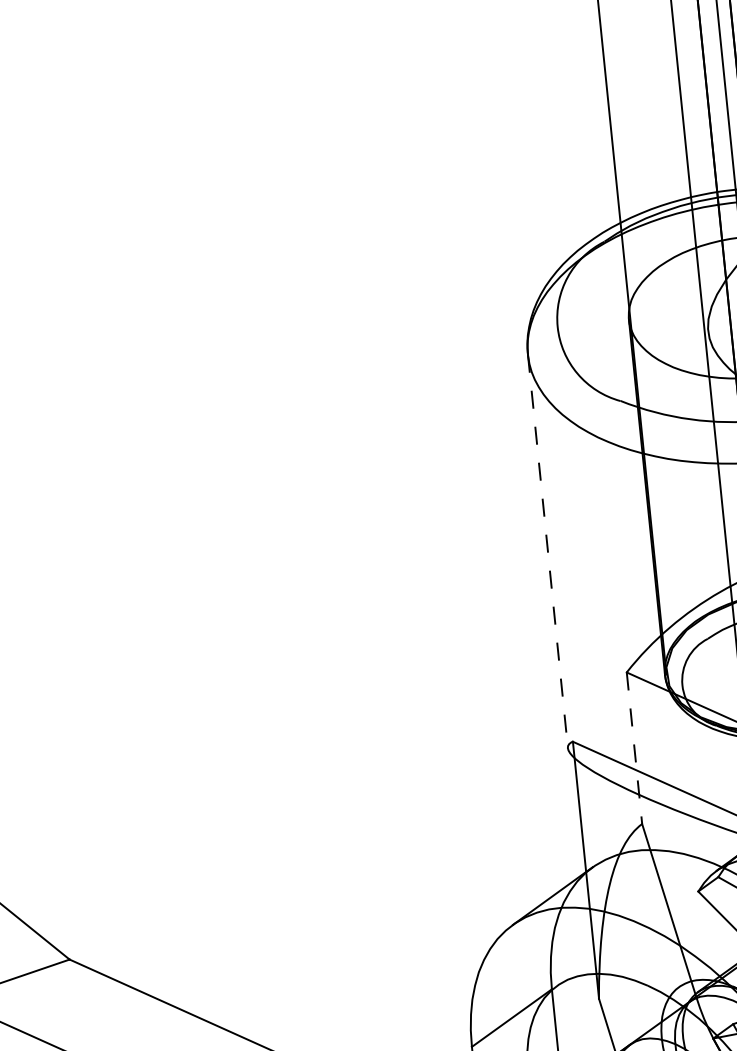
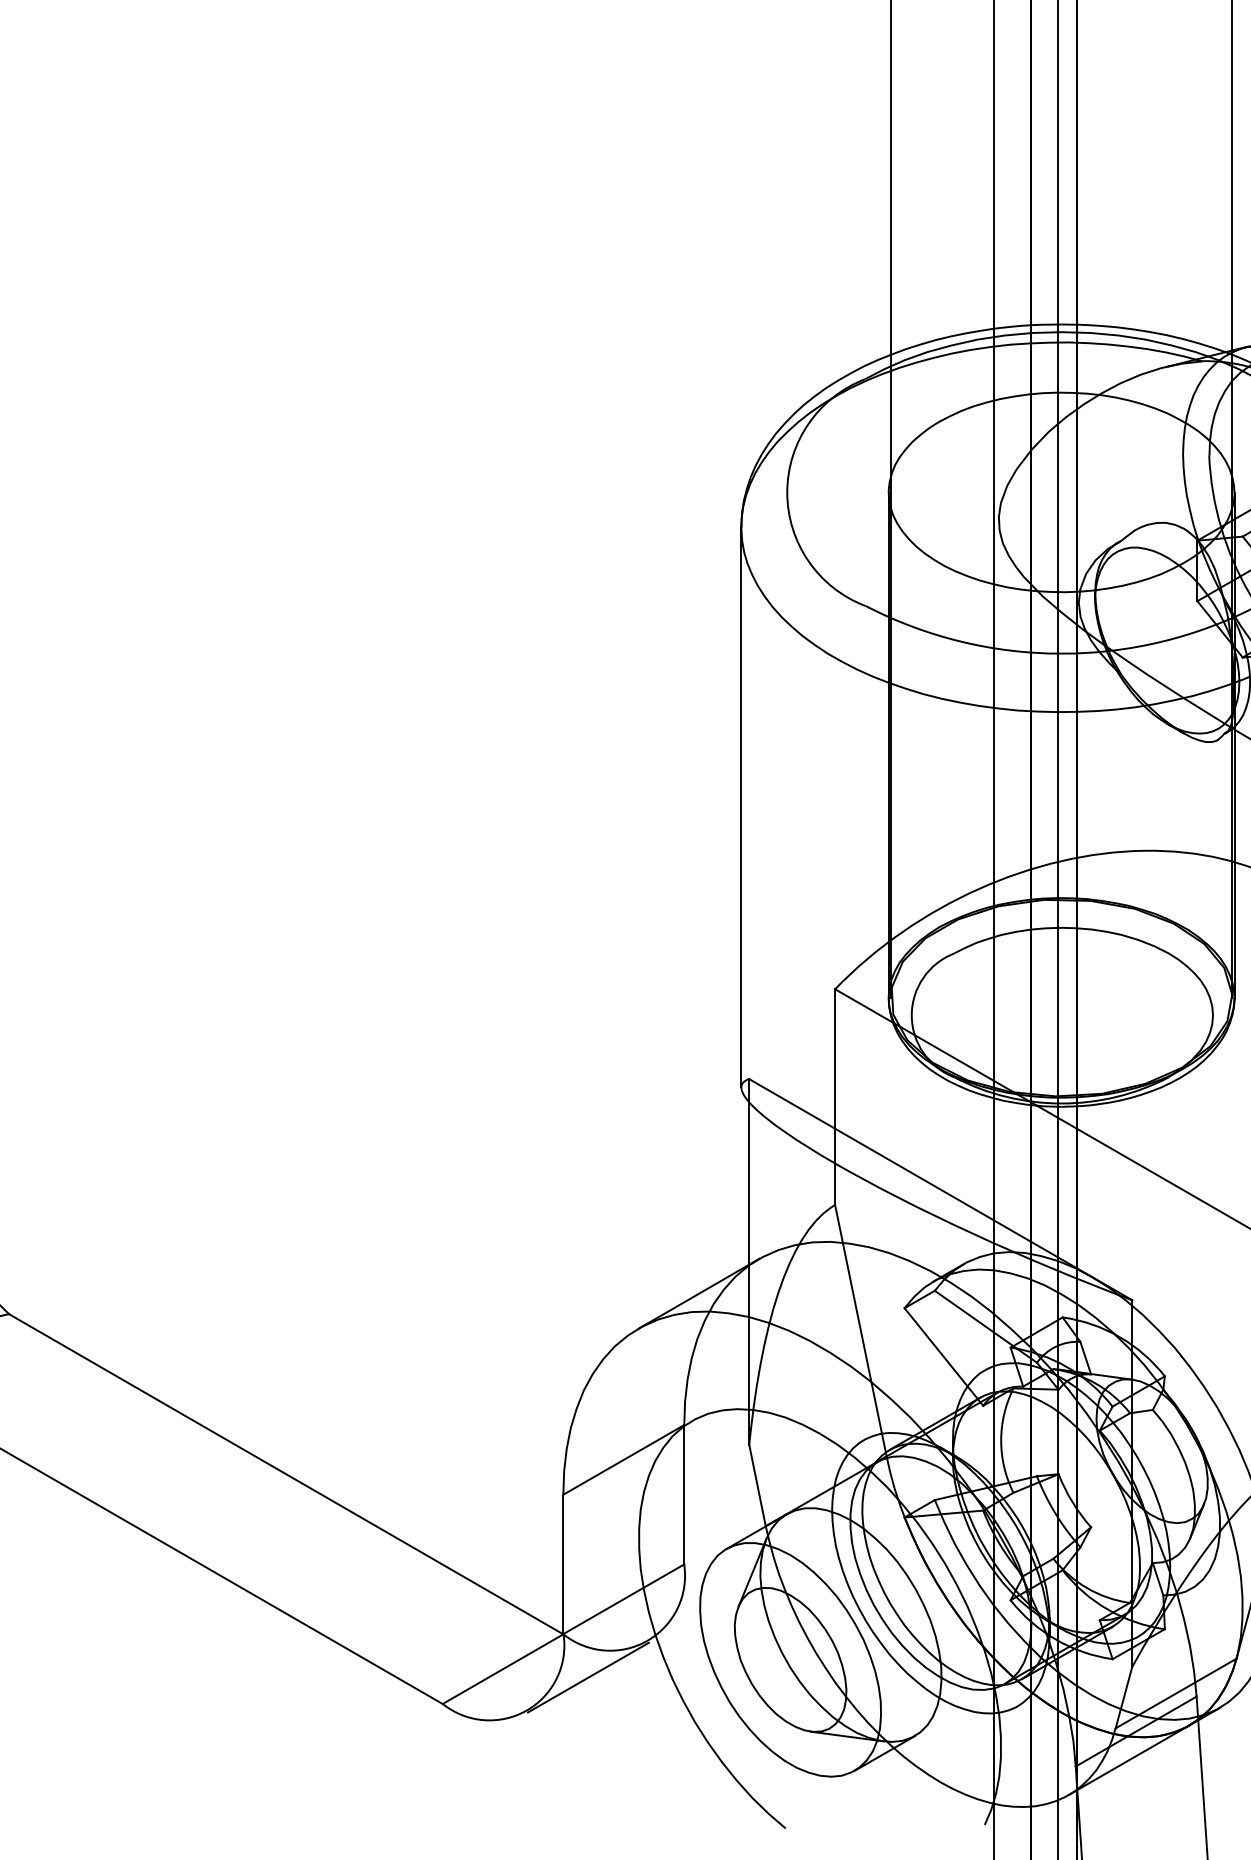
line: (548, 551) -> (741, 807), dashed -> solid
line: (634, 748) -> (835, 1097), dashed -> solid

